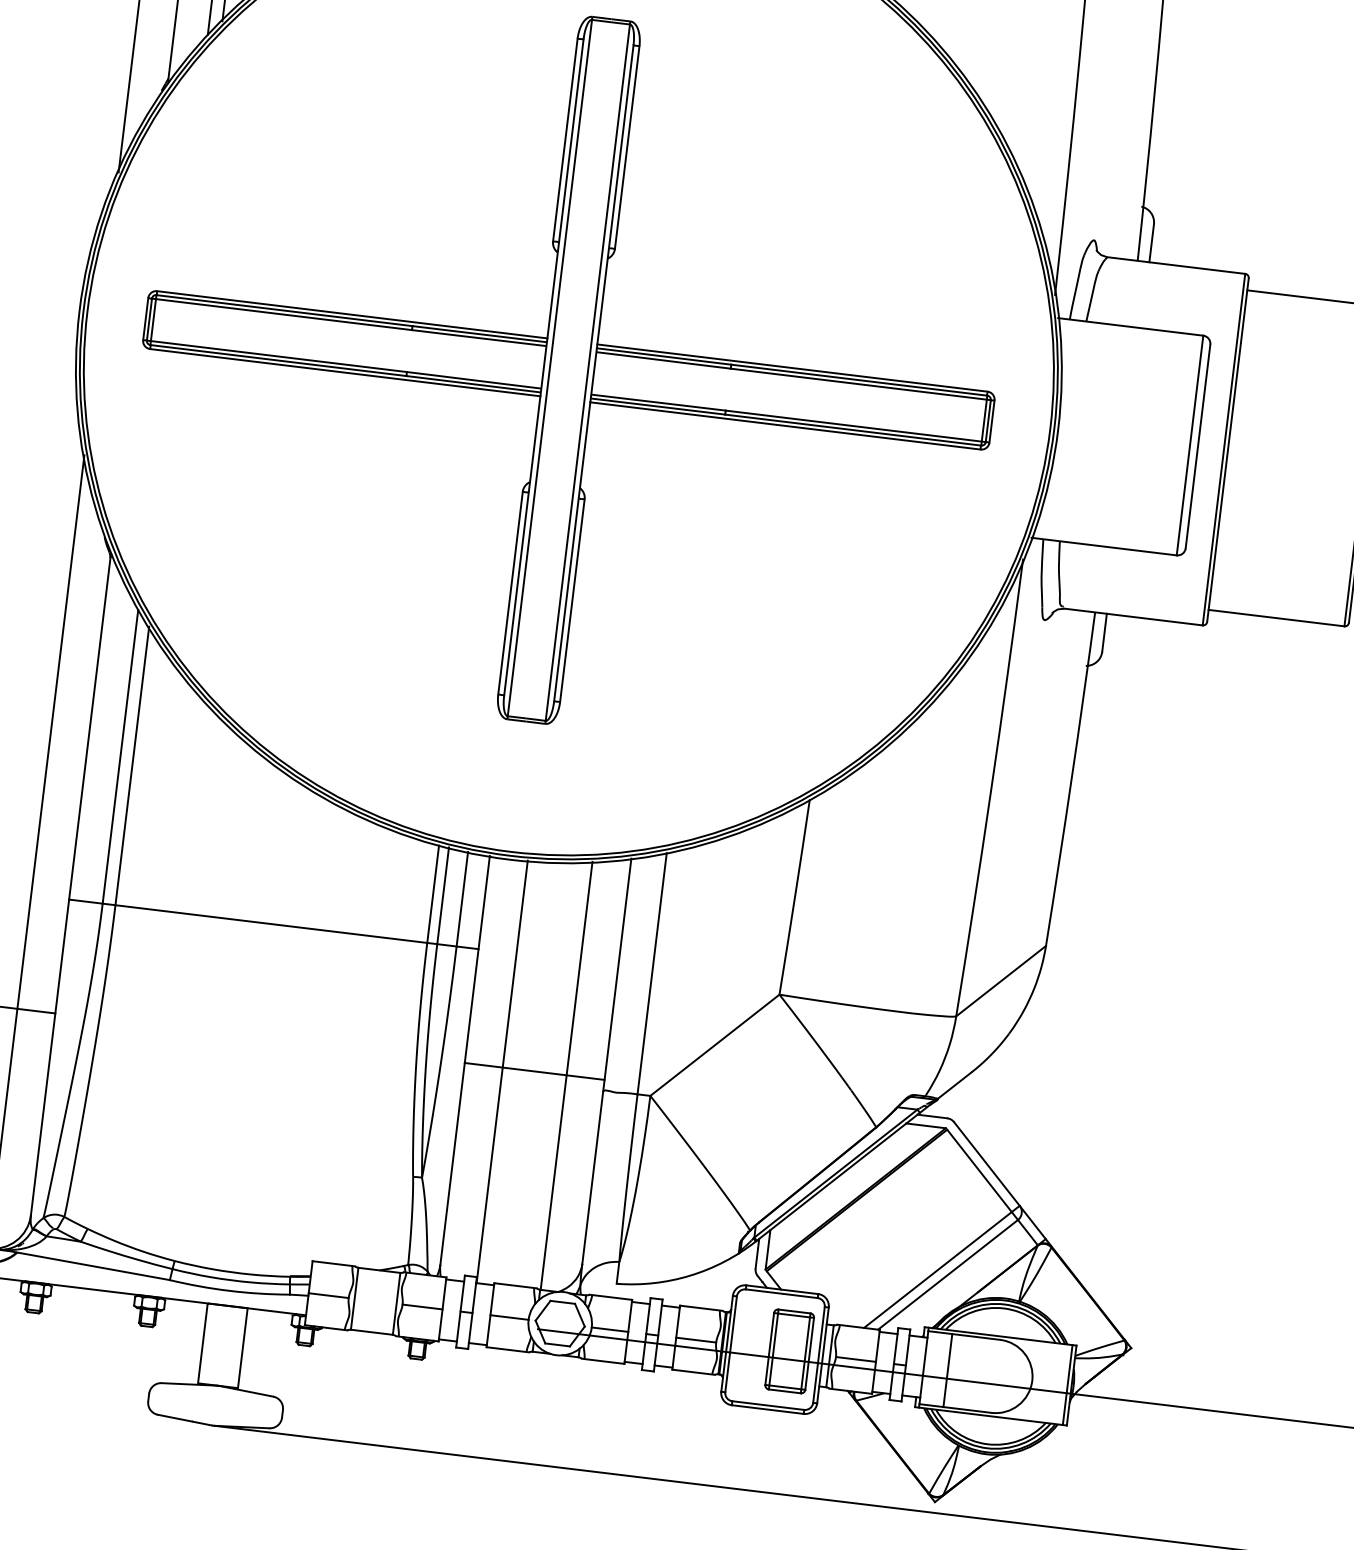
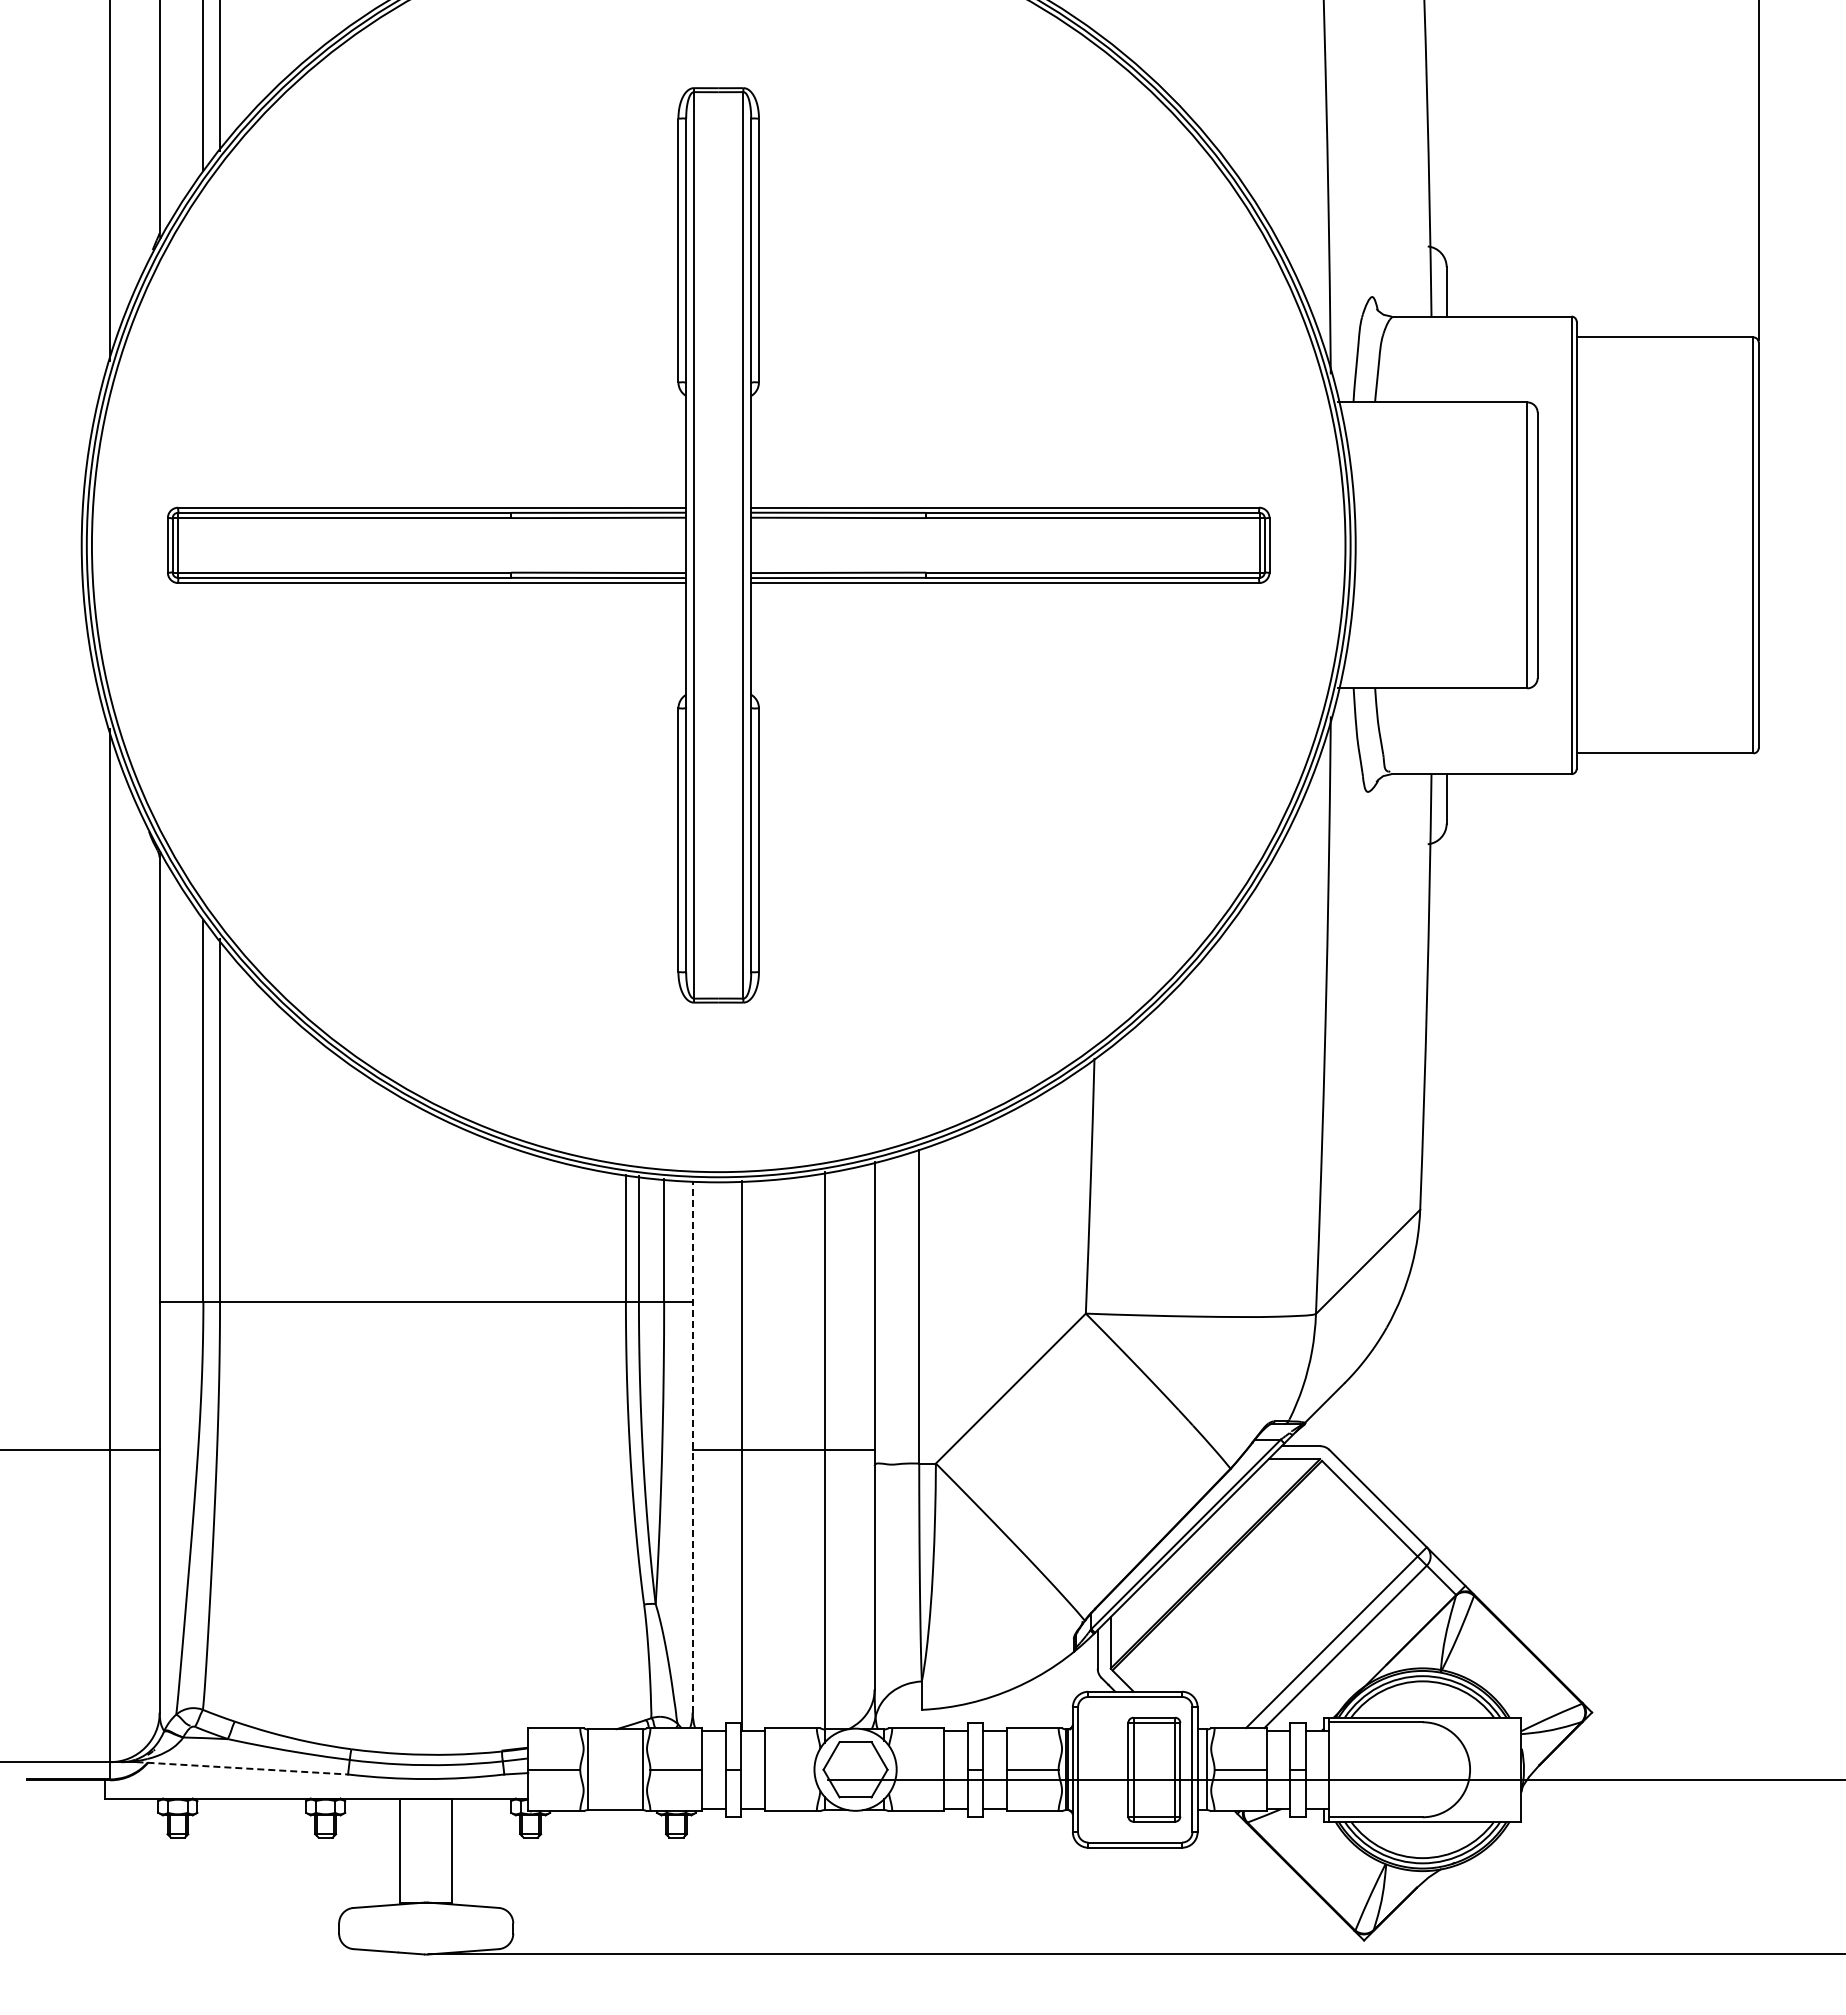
line: (464, 1060) -> (692, 1446), solid -> dashed
line: (89, 1265) -> (242, 1768), solid -> dashed
line: (509, 1317) -> (789, 1769), removed
line: (610, 1329) -> (920, 1769), removed
line: (948, 1370) -> (1360, 1769), removed
line: (1067, 1384) -> (1516, 1769), removed

